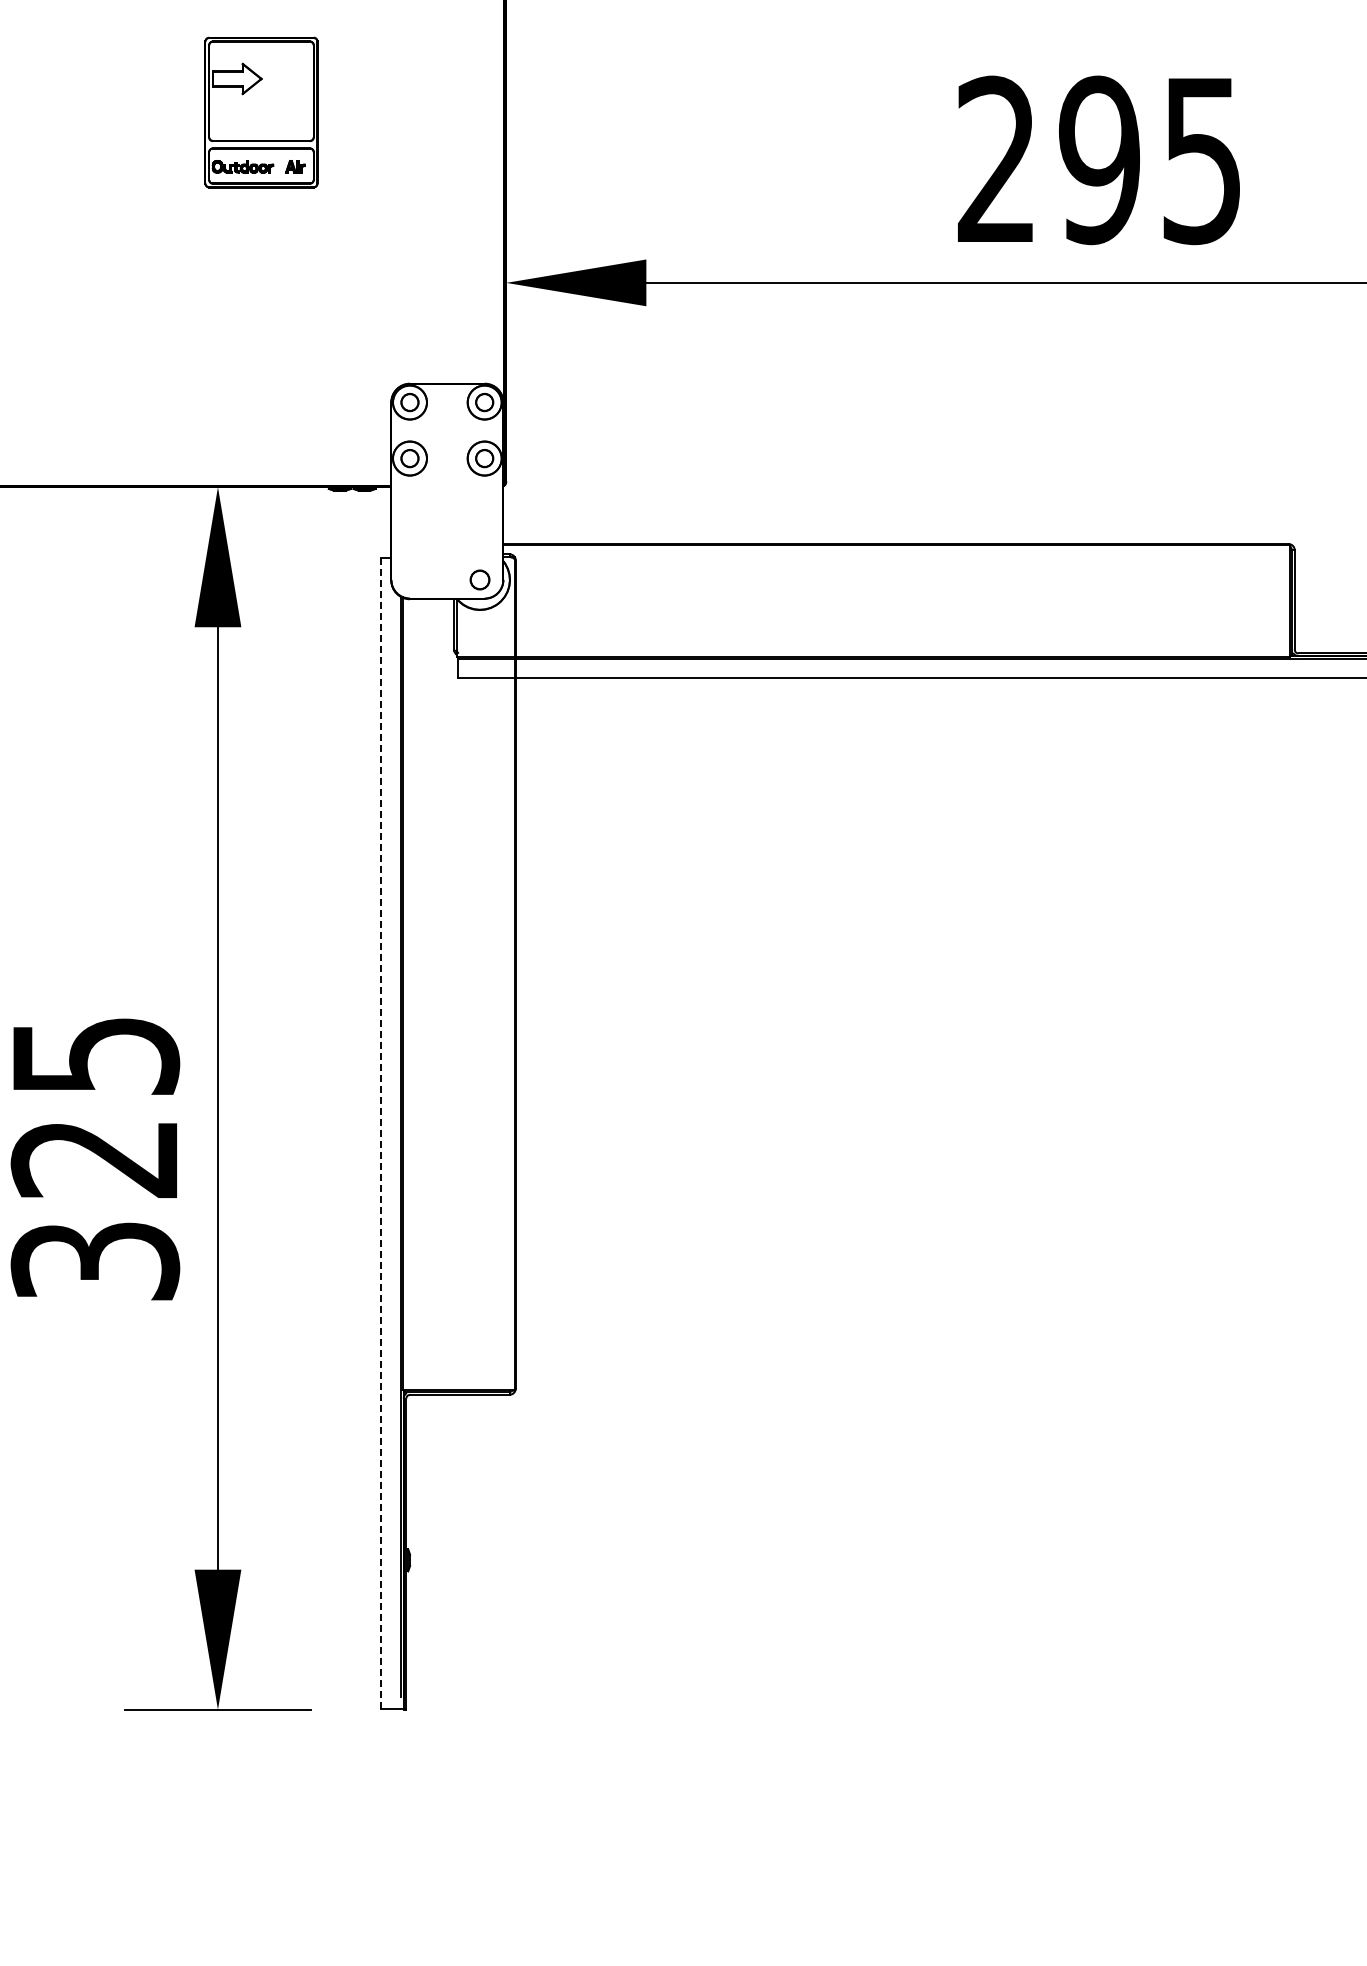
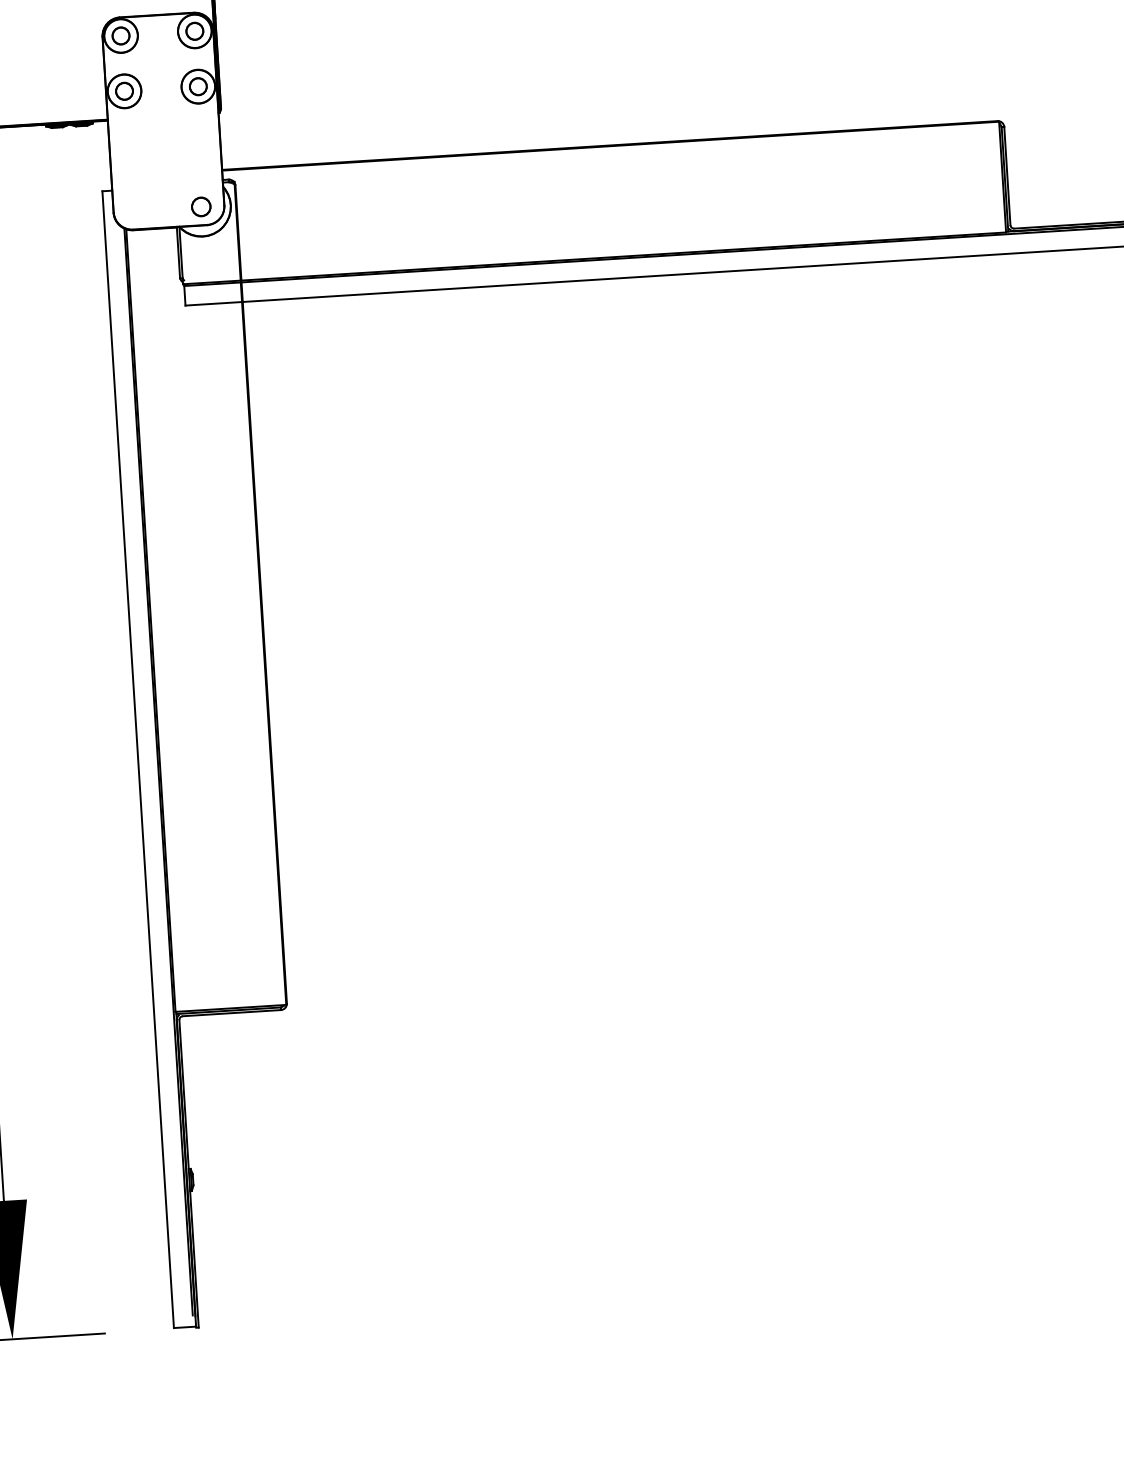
line: (381, 1132) -> (138, 758), dashed -> solid

